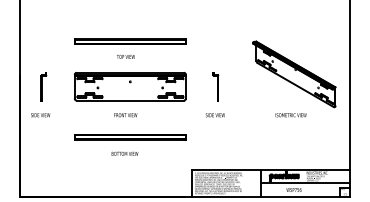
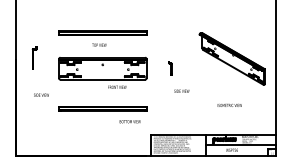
part: (43, 86) -> (34, 58), moved
part: (215, 86) -> (170, 68), size x0.6
text: (40, 115) -> (41, 95), moved
text: (125, 115) -> (117, 87), moved
text: (214, 115) -> (181, 91), moved
text: (290, 115) -> (229, 105), moved
text: (124, 153) -> (129, 121), moved

